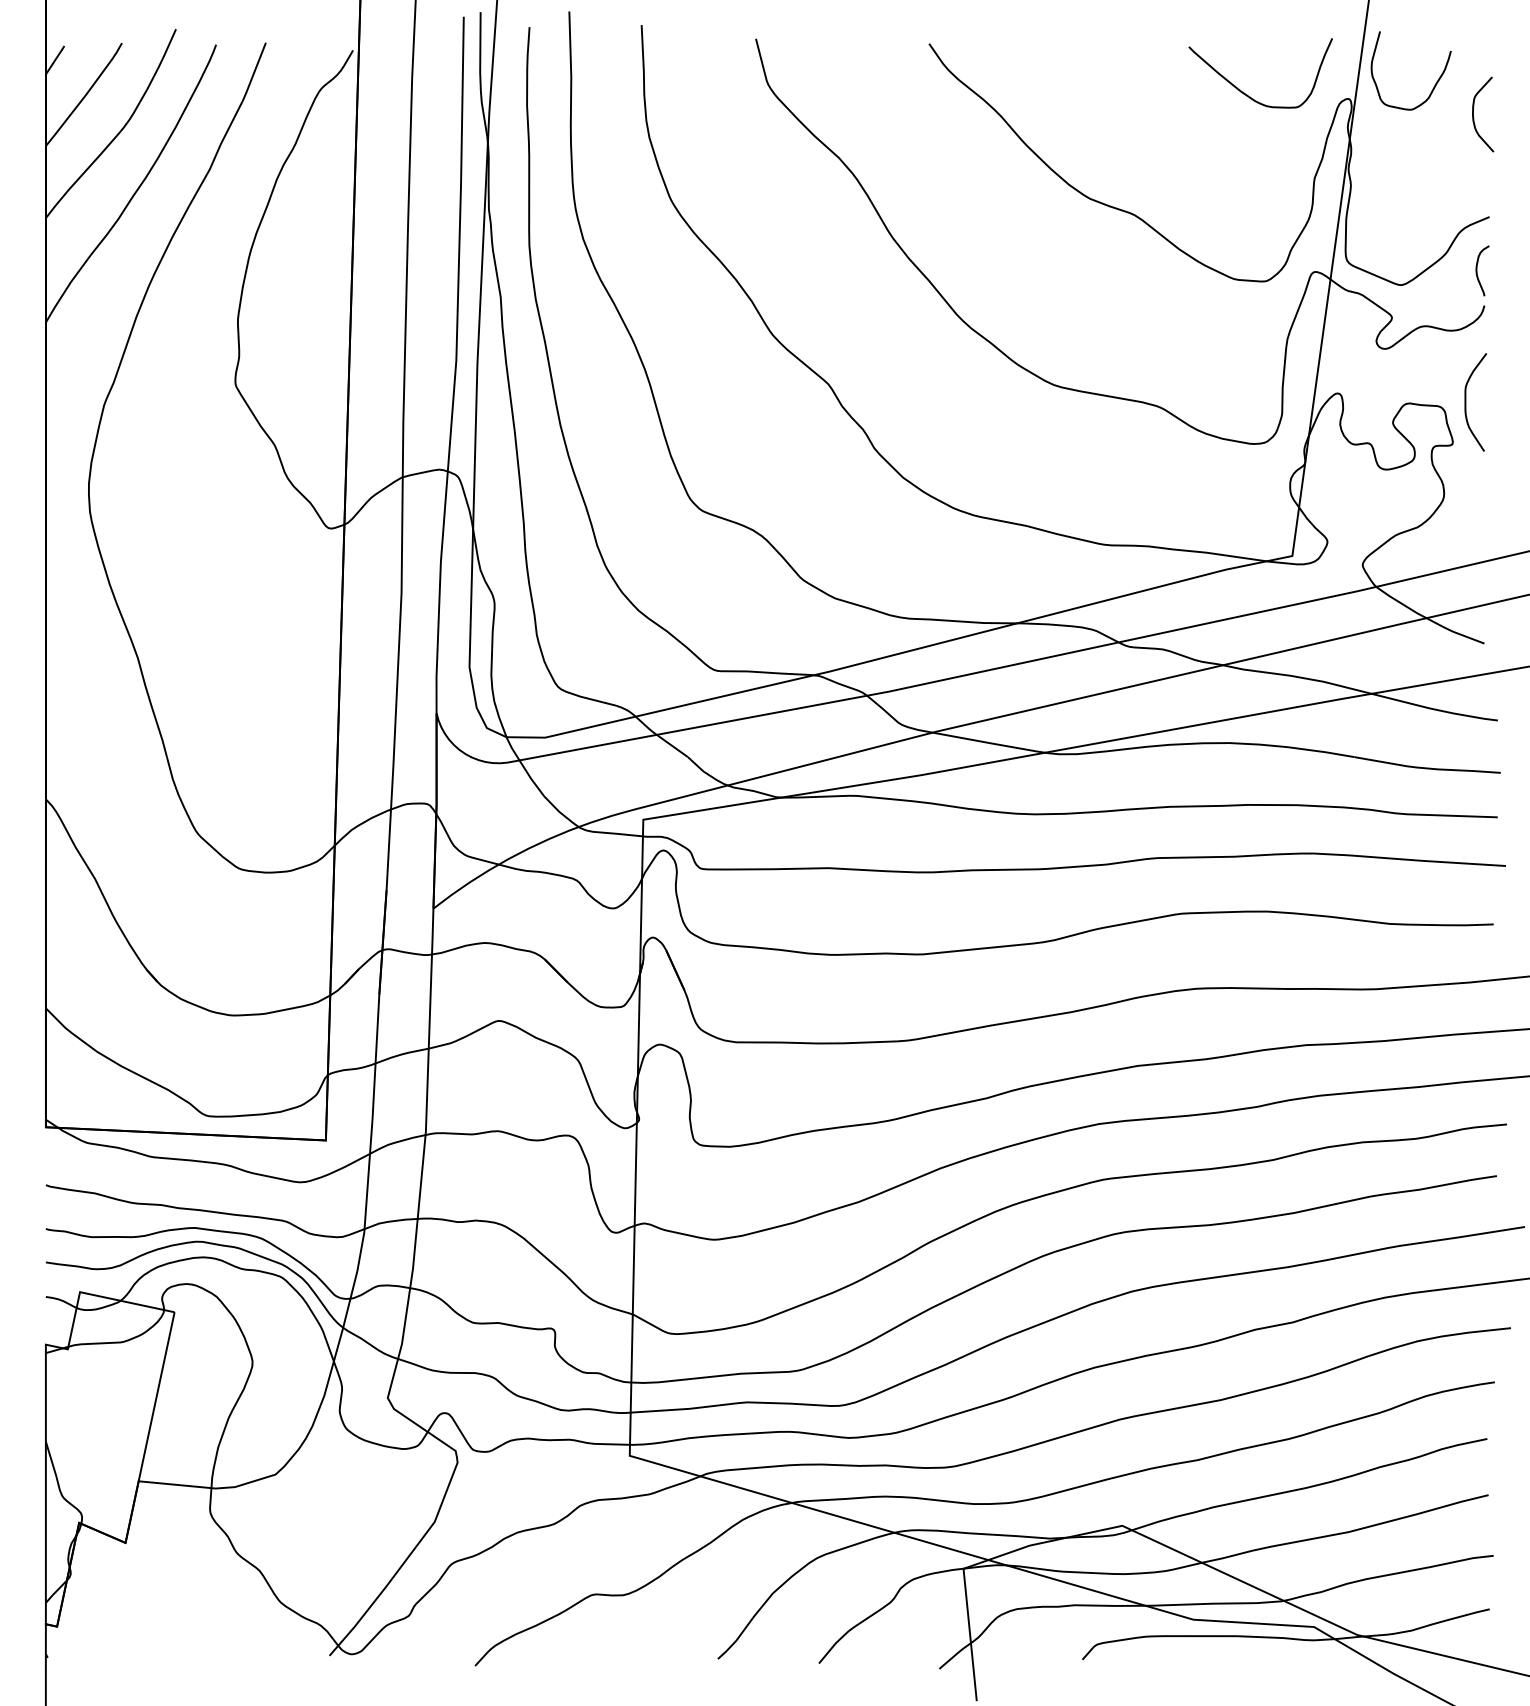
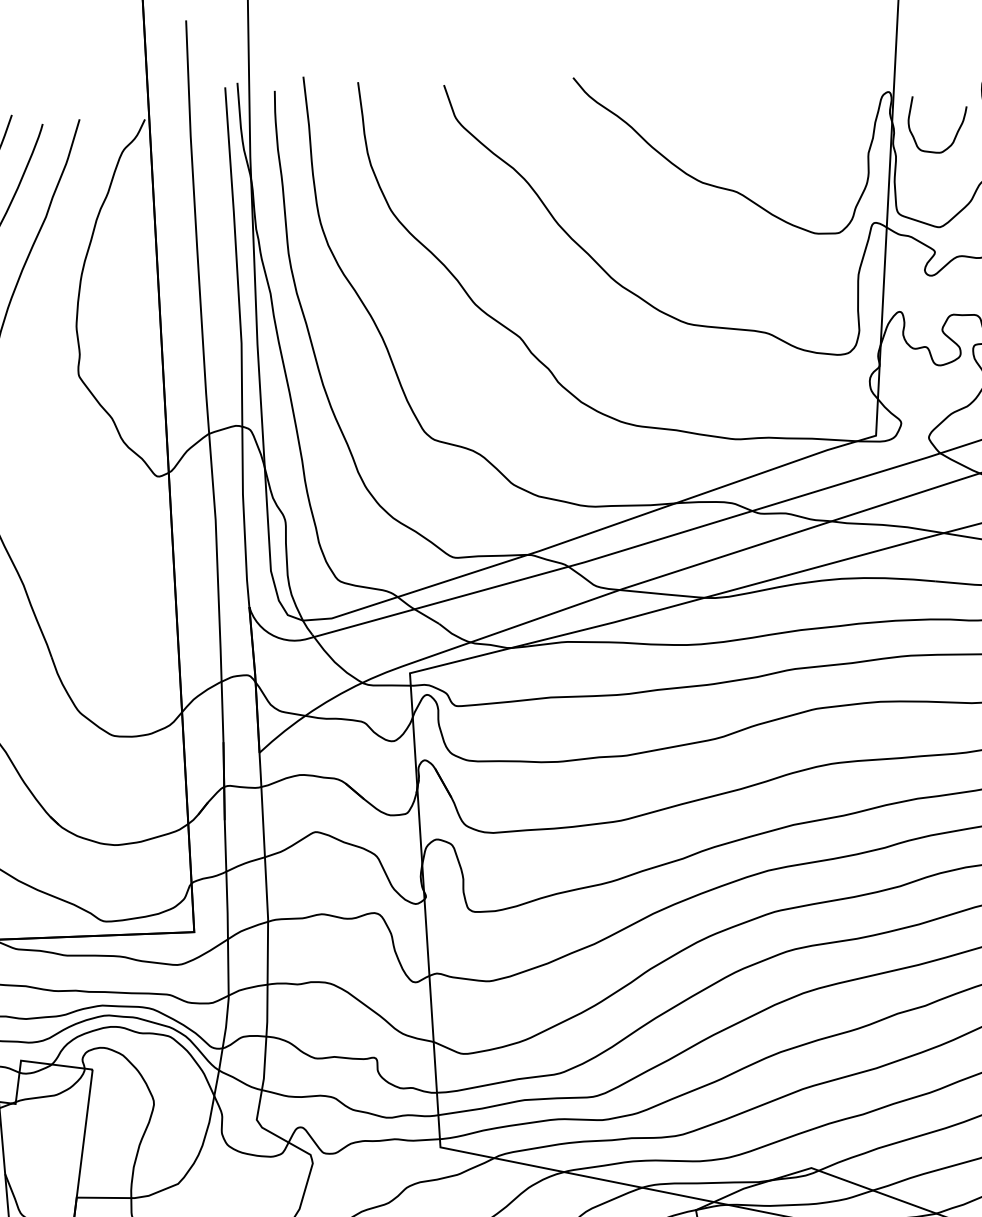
curve: (1433, 86) -> (955, 133), moved
curve: (1247, 94) -> (813, 95), removed

